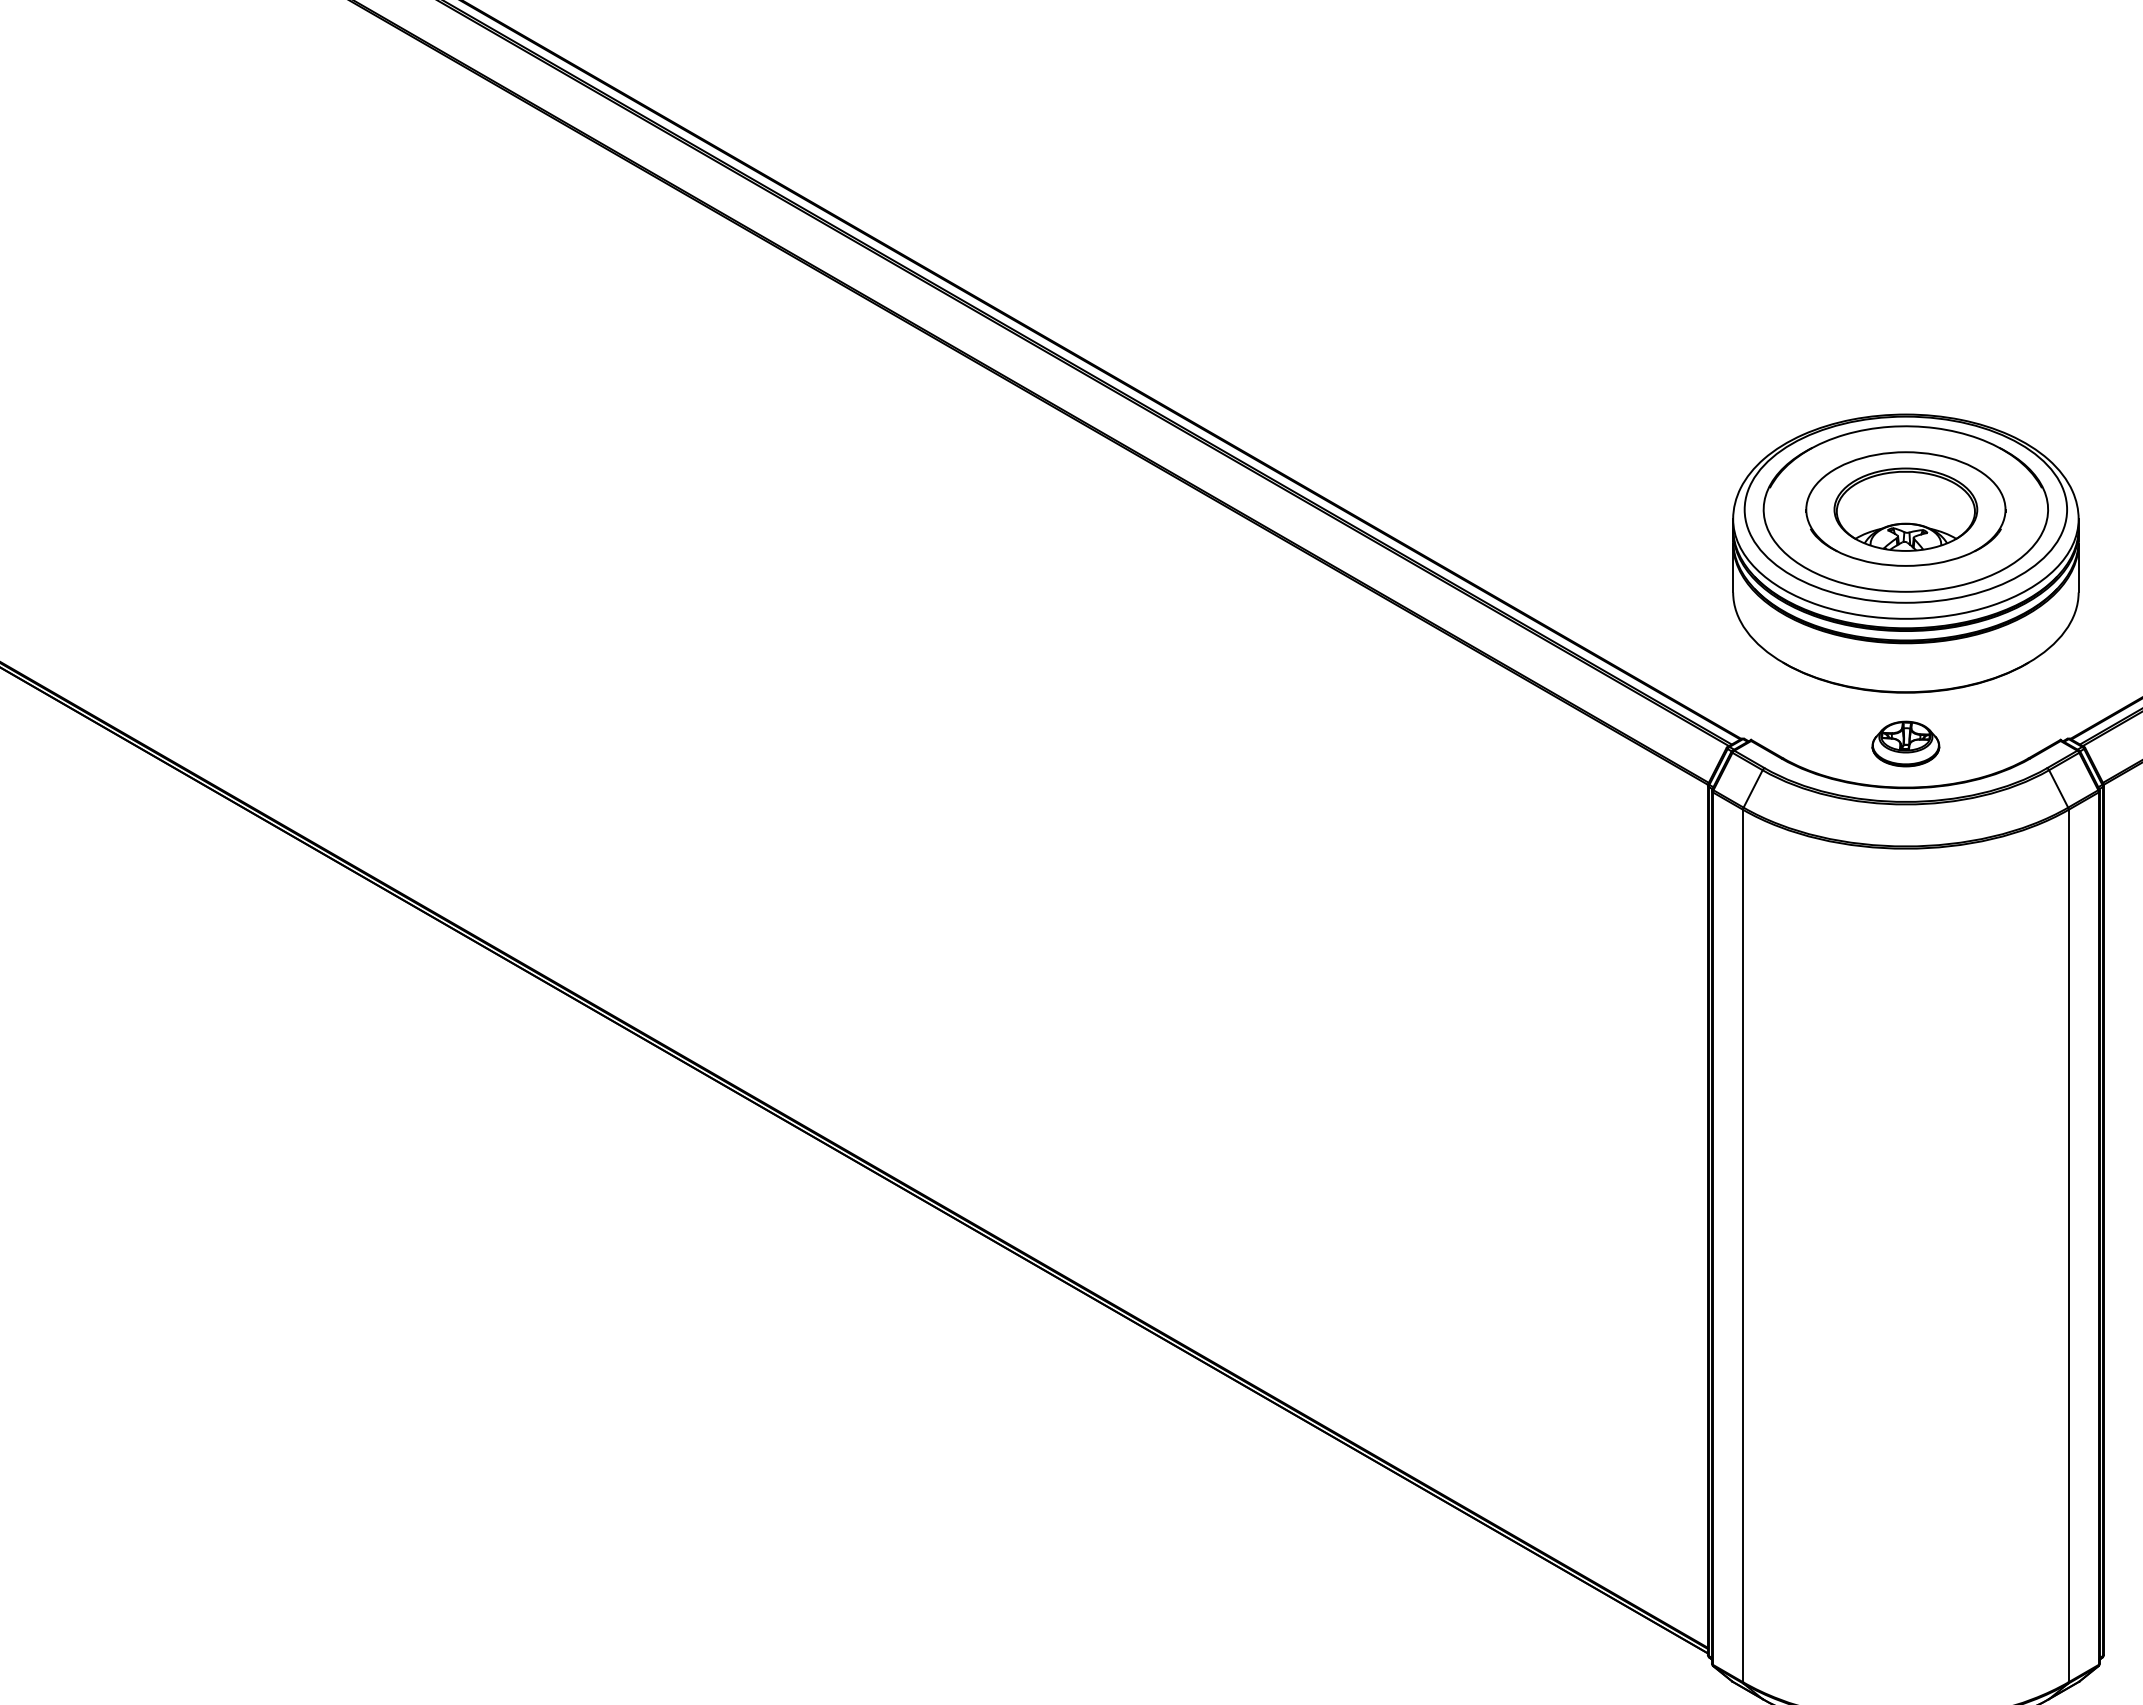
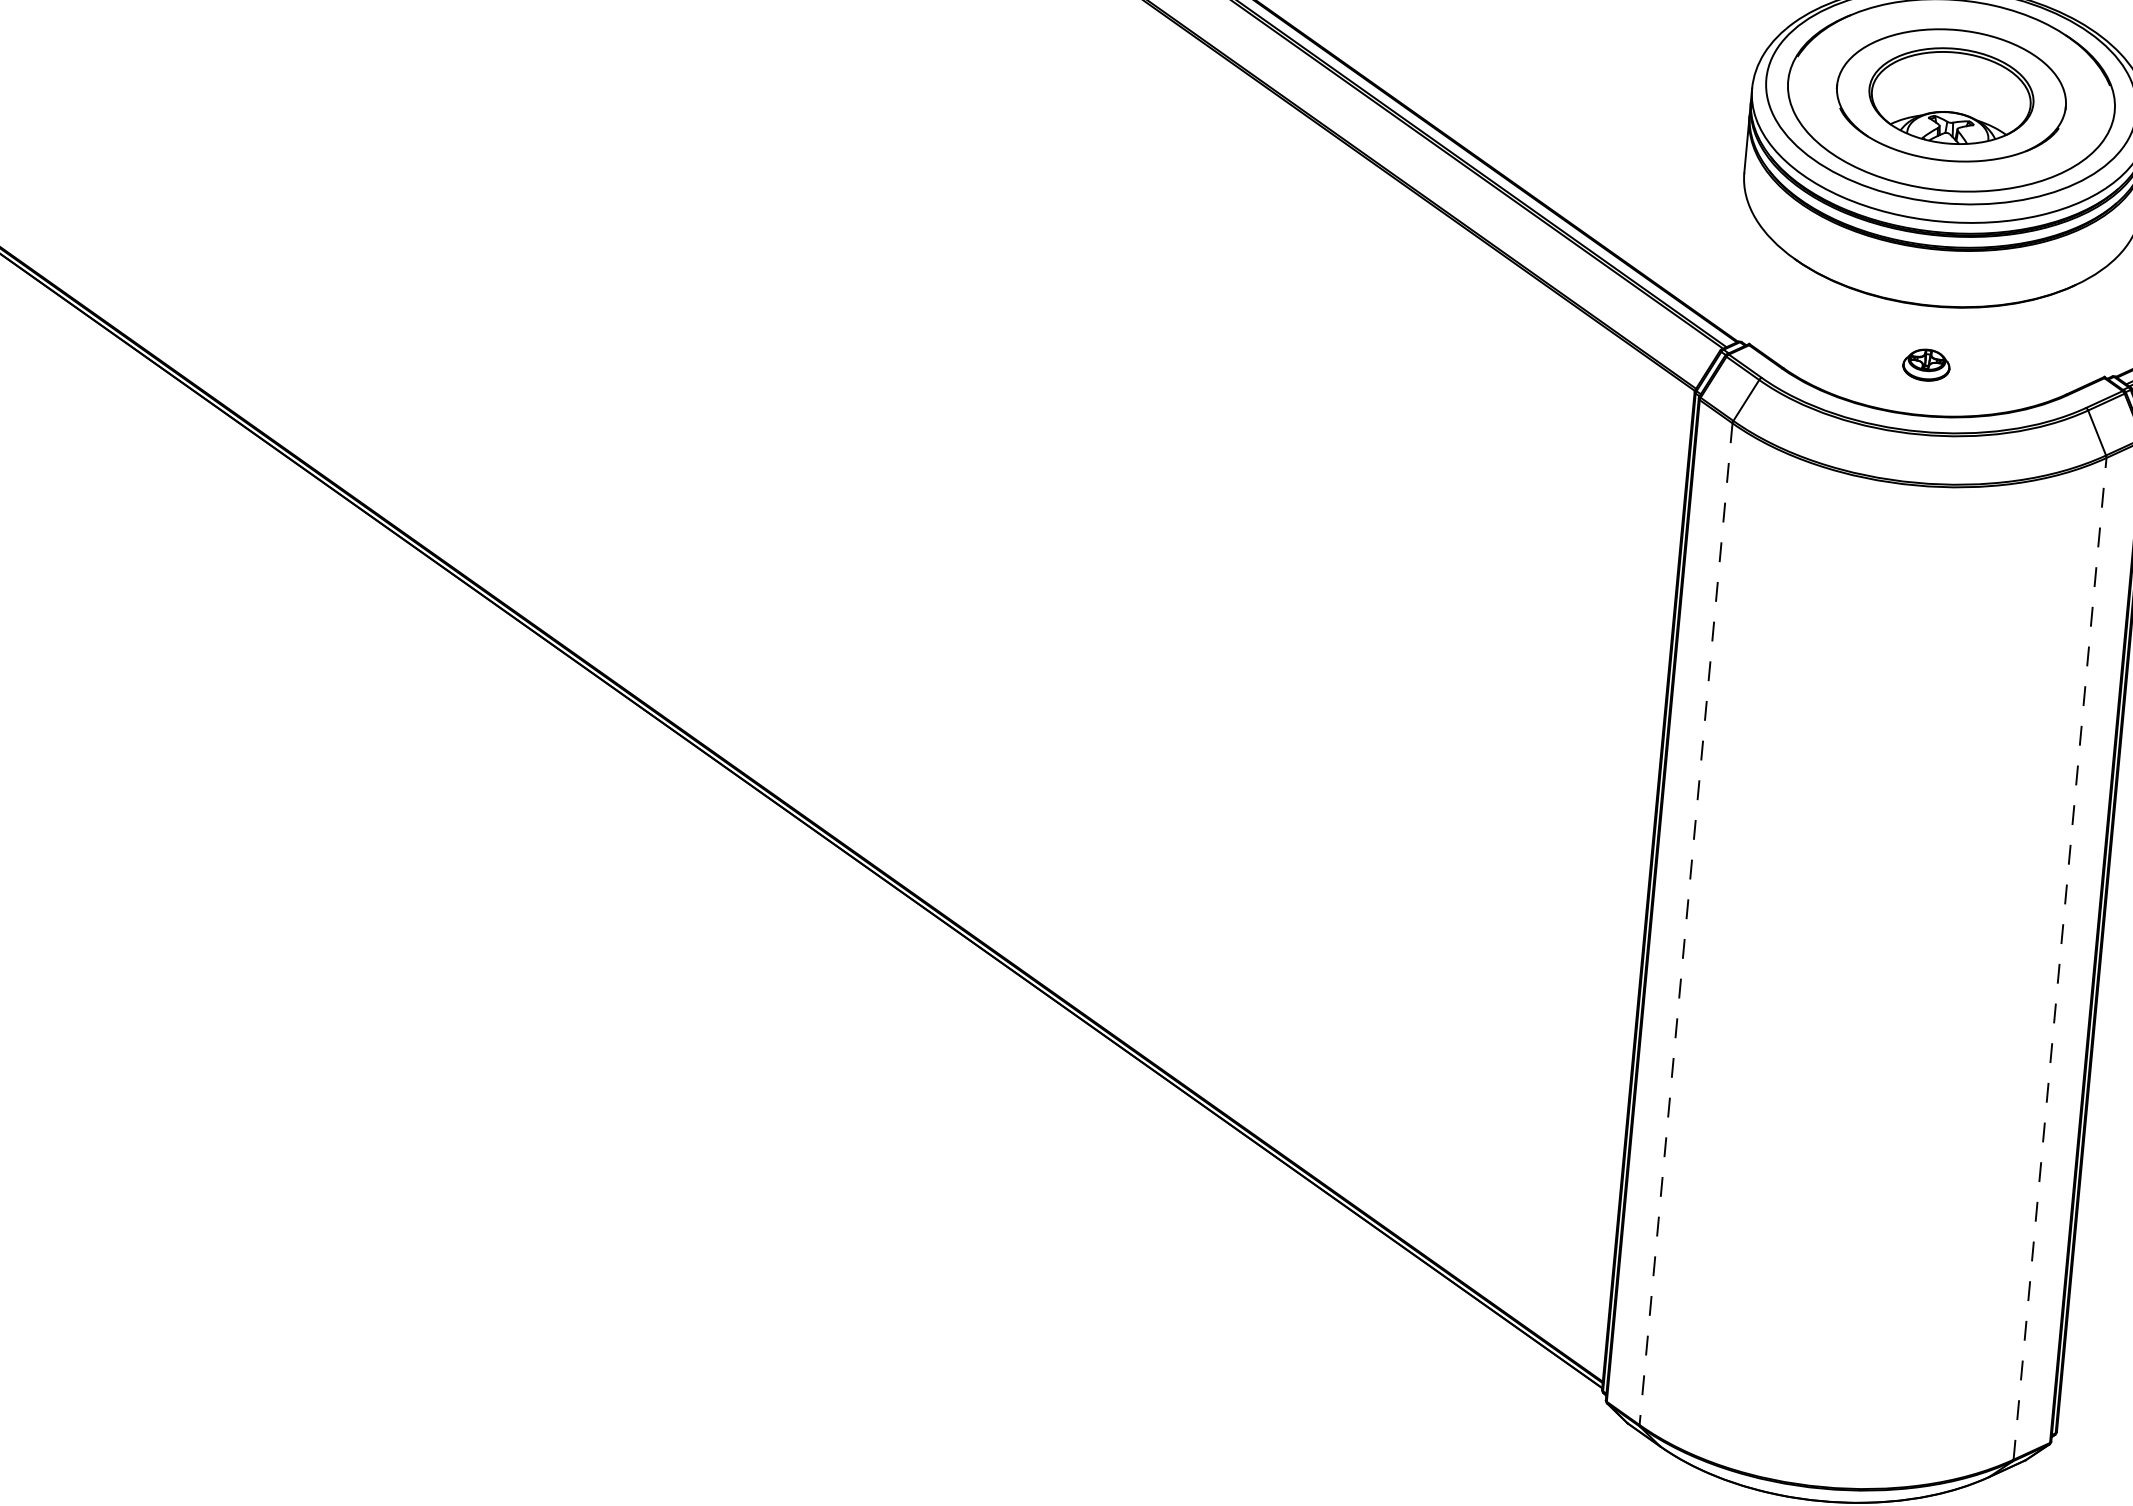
part: (1905, 743) -> (1926, 364), size x0.6
line: (2068, 1245) -> (2059, 958), solid -> dashed
line: (1743, 1246) -> (1686, 924), solid -> dashed

